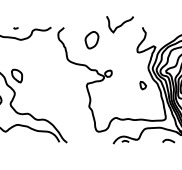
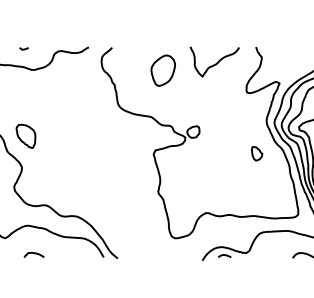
curve: (120, 24) -> (215, 62), moved
curve: (21, 140) -> (34, 254), added

